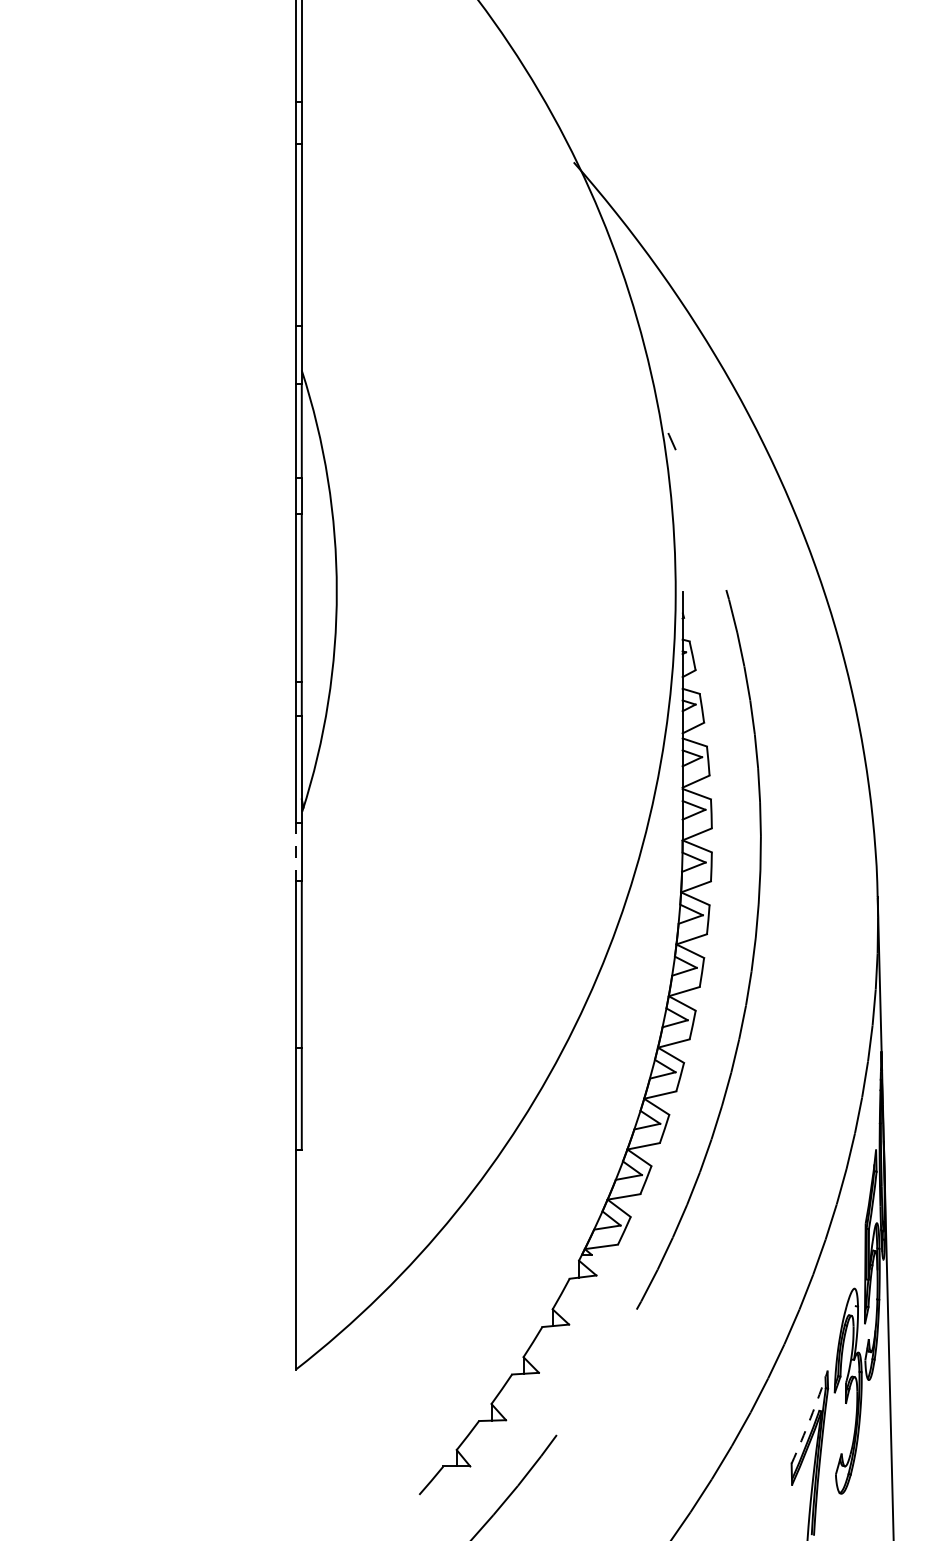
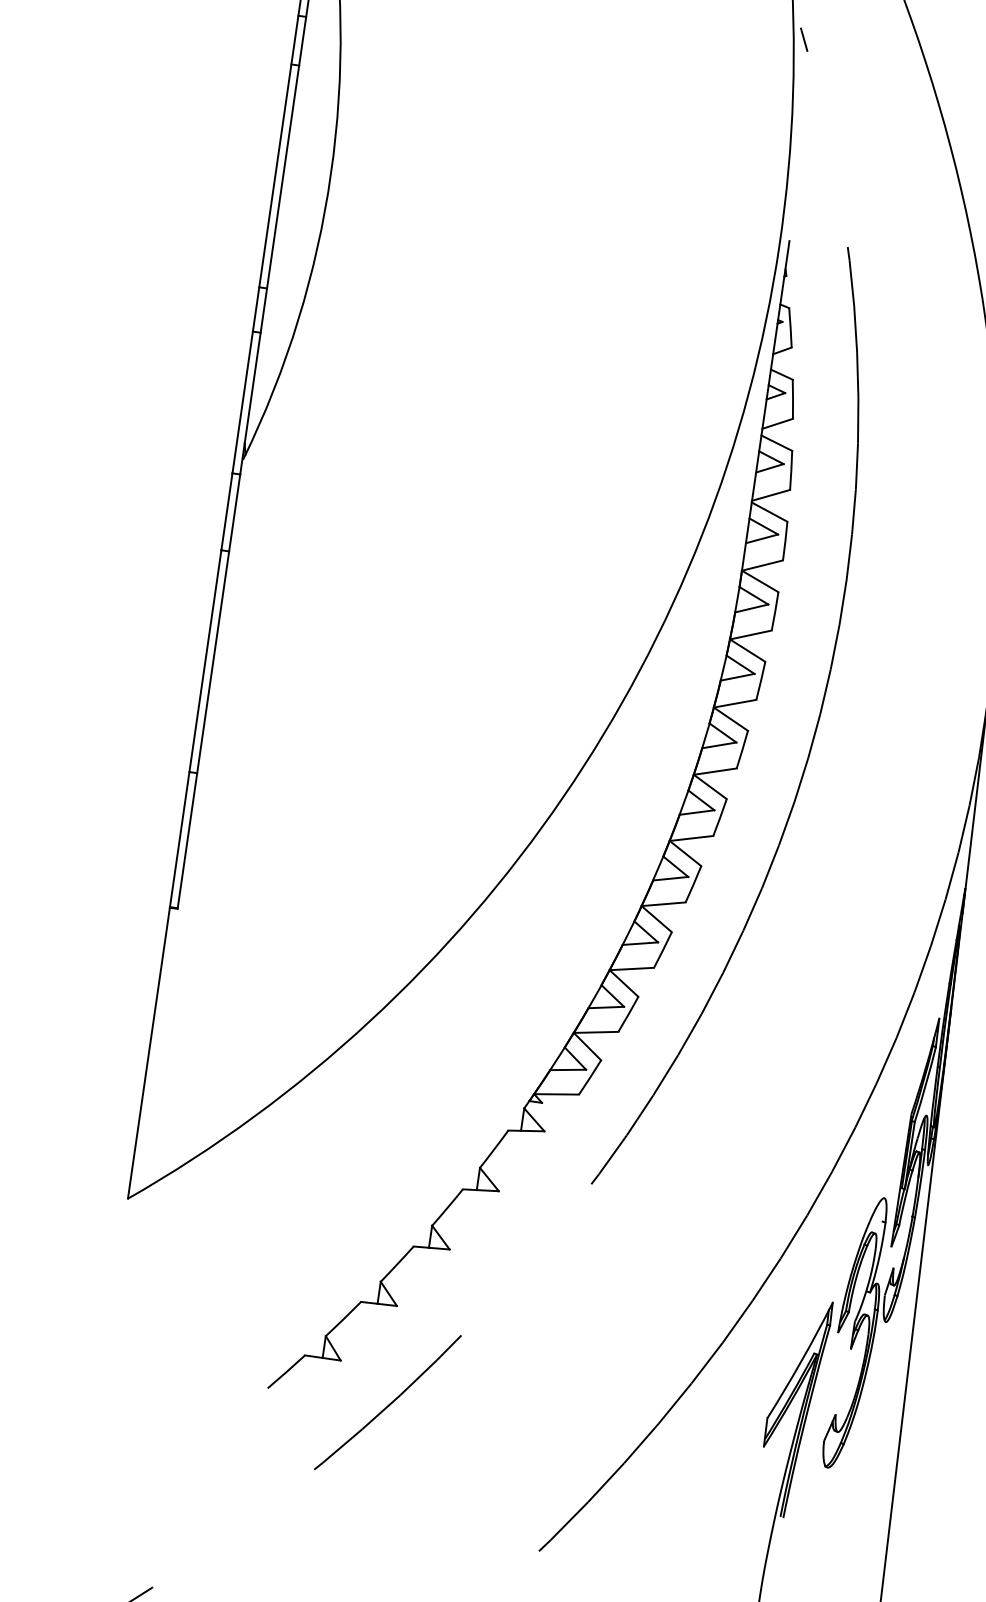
line: (295, 852) -> (226, 512), dashed -> solid
arc: (810, 1417) -> (801, 1360), dashed -> solid

